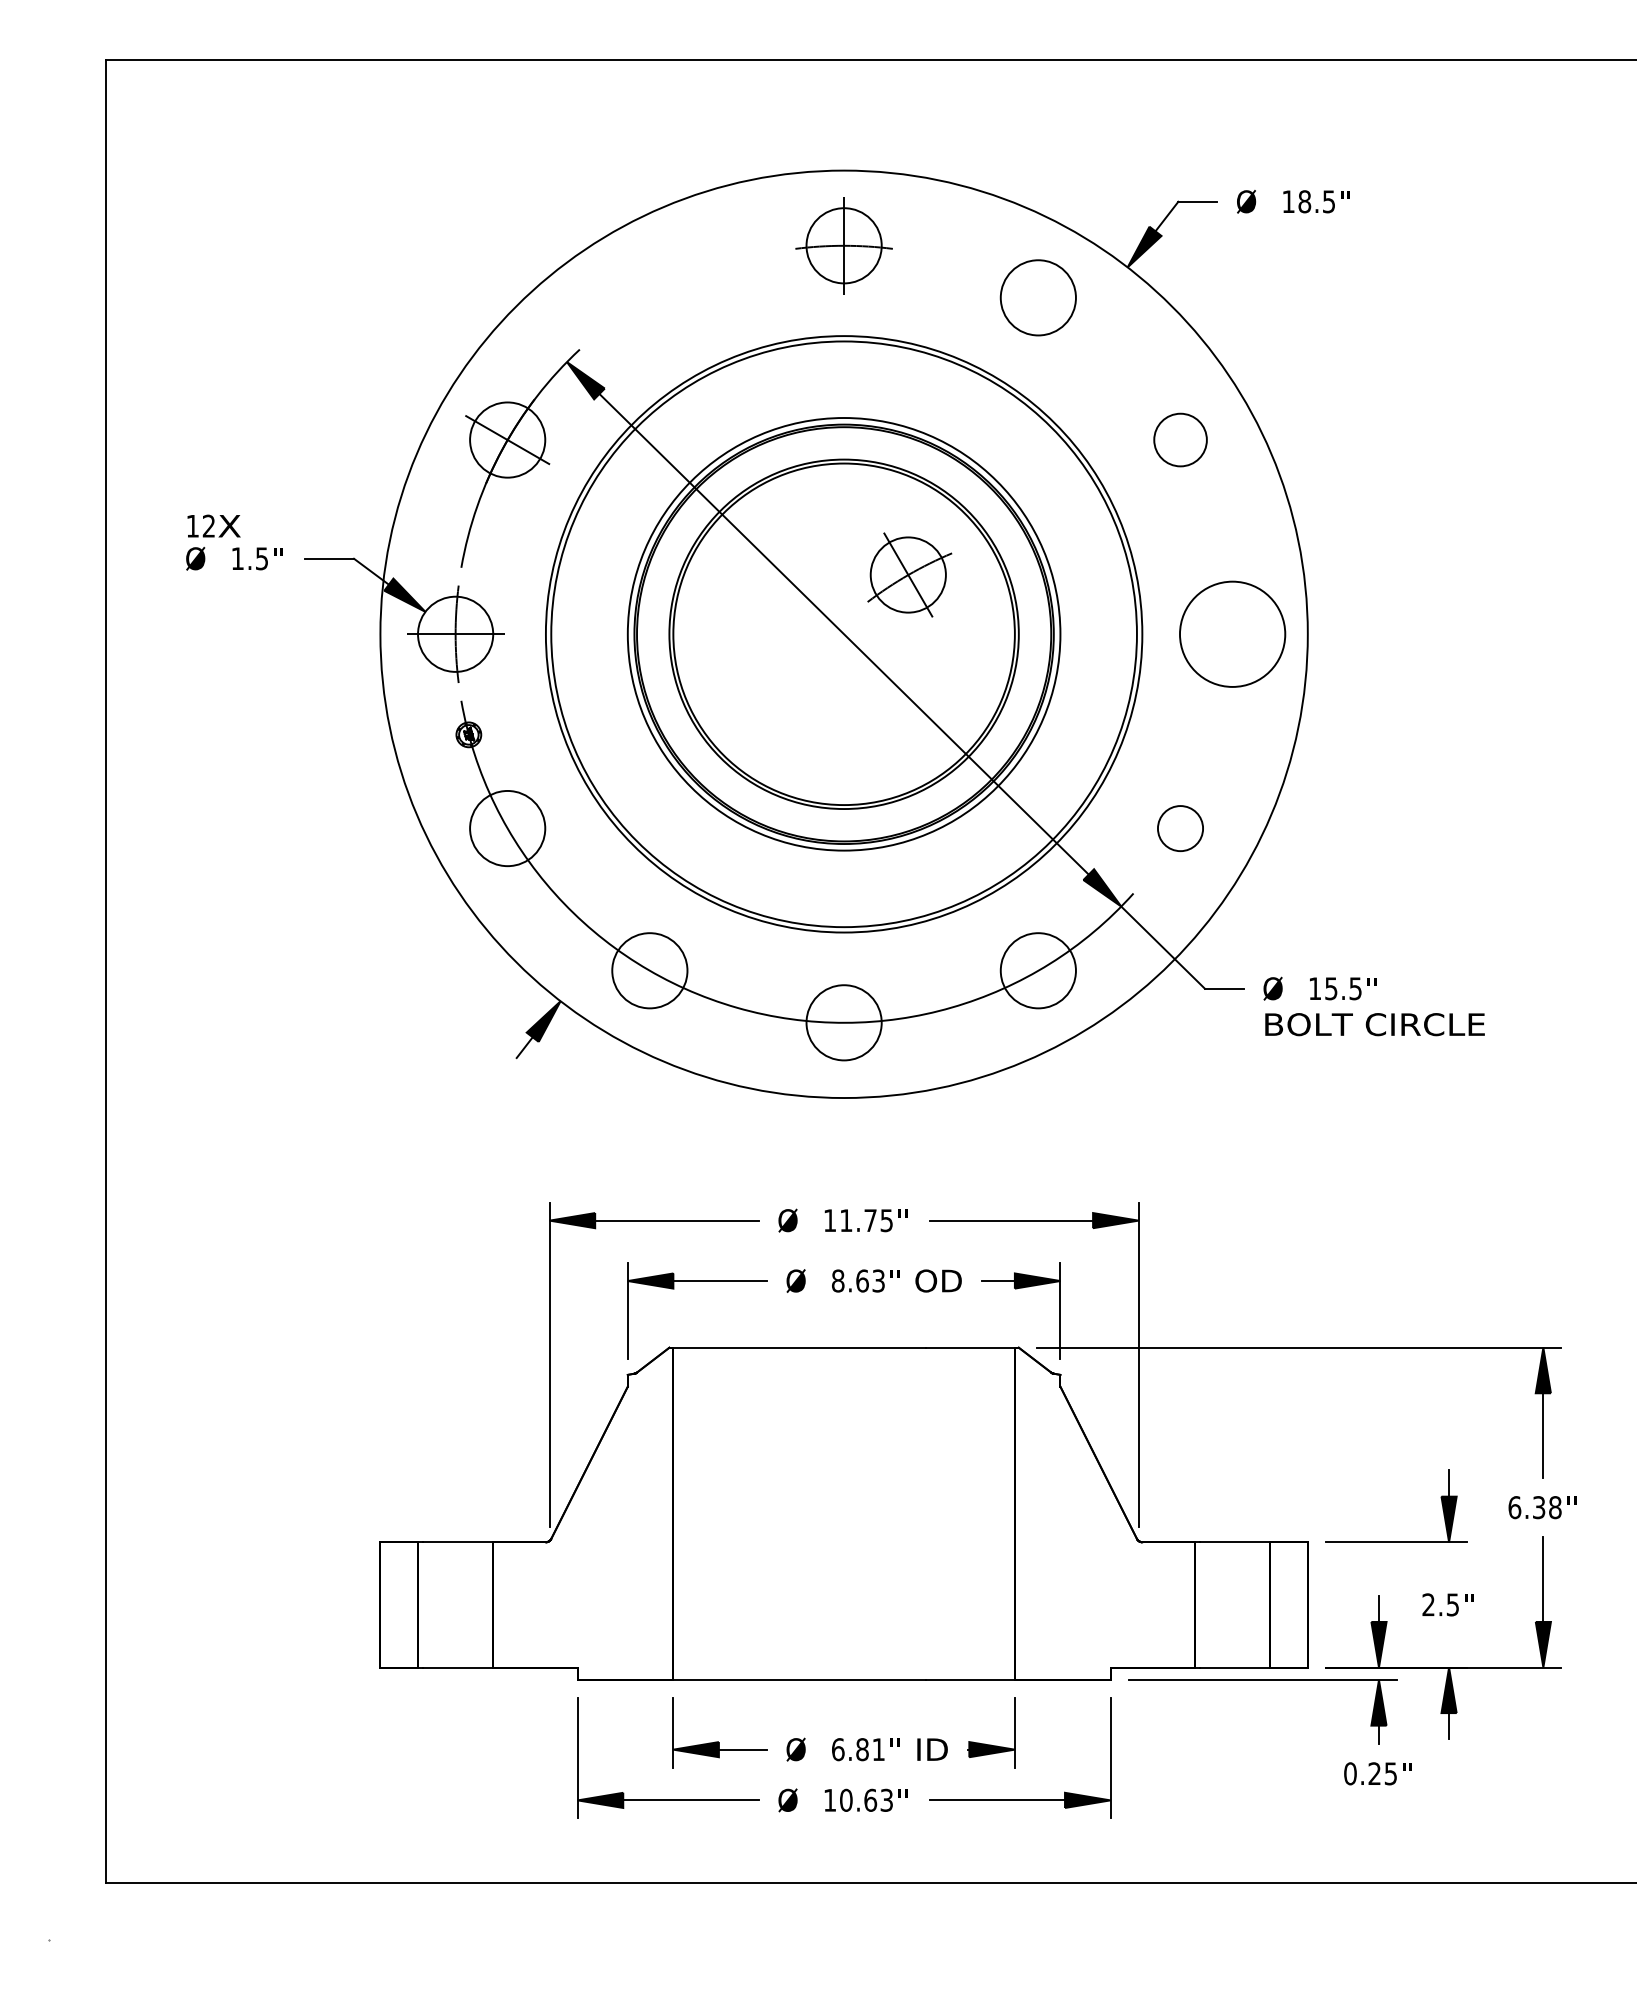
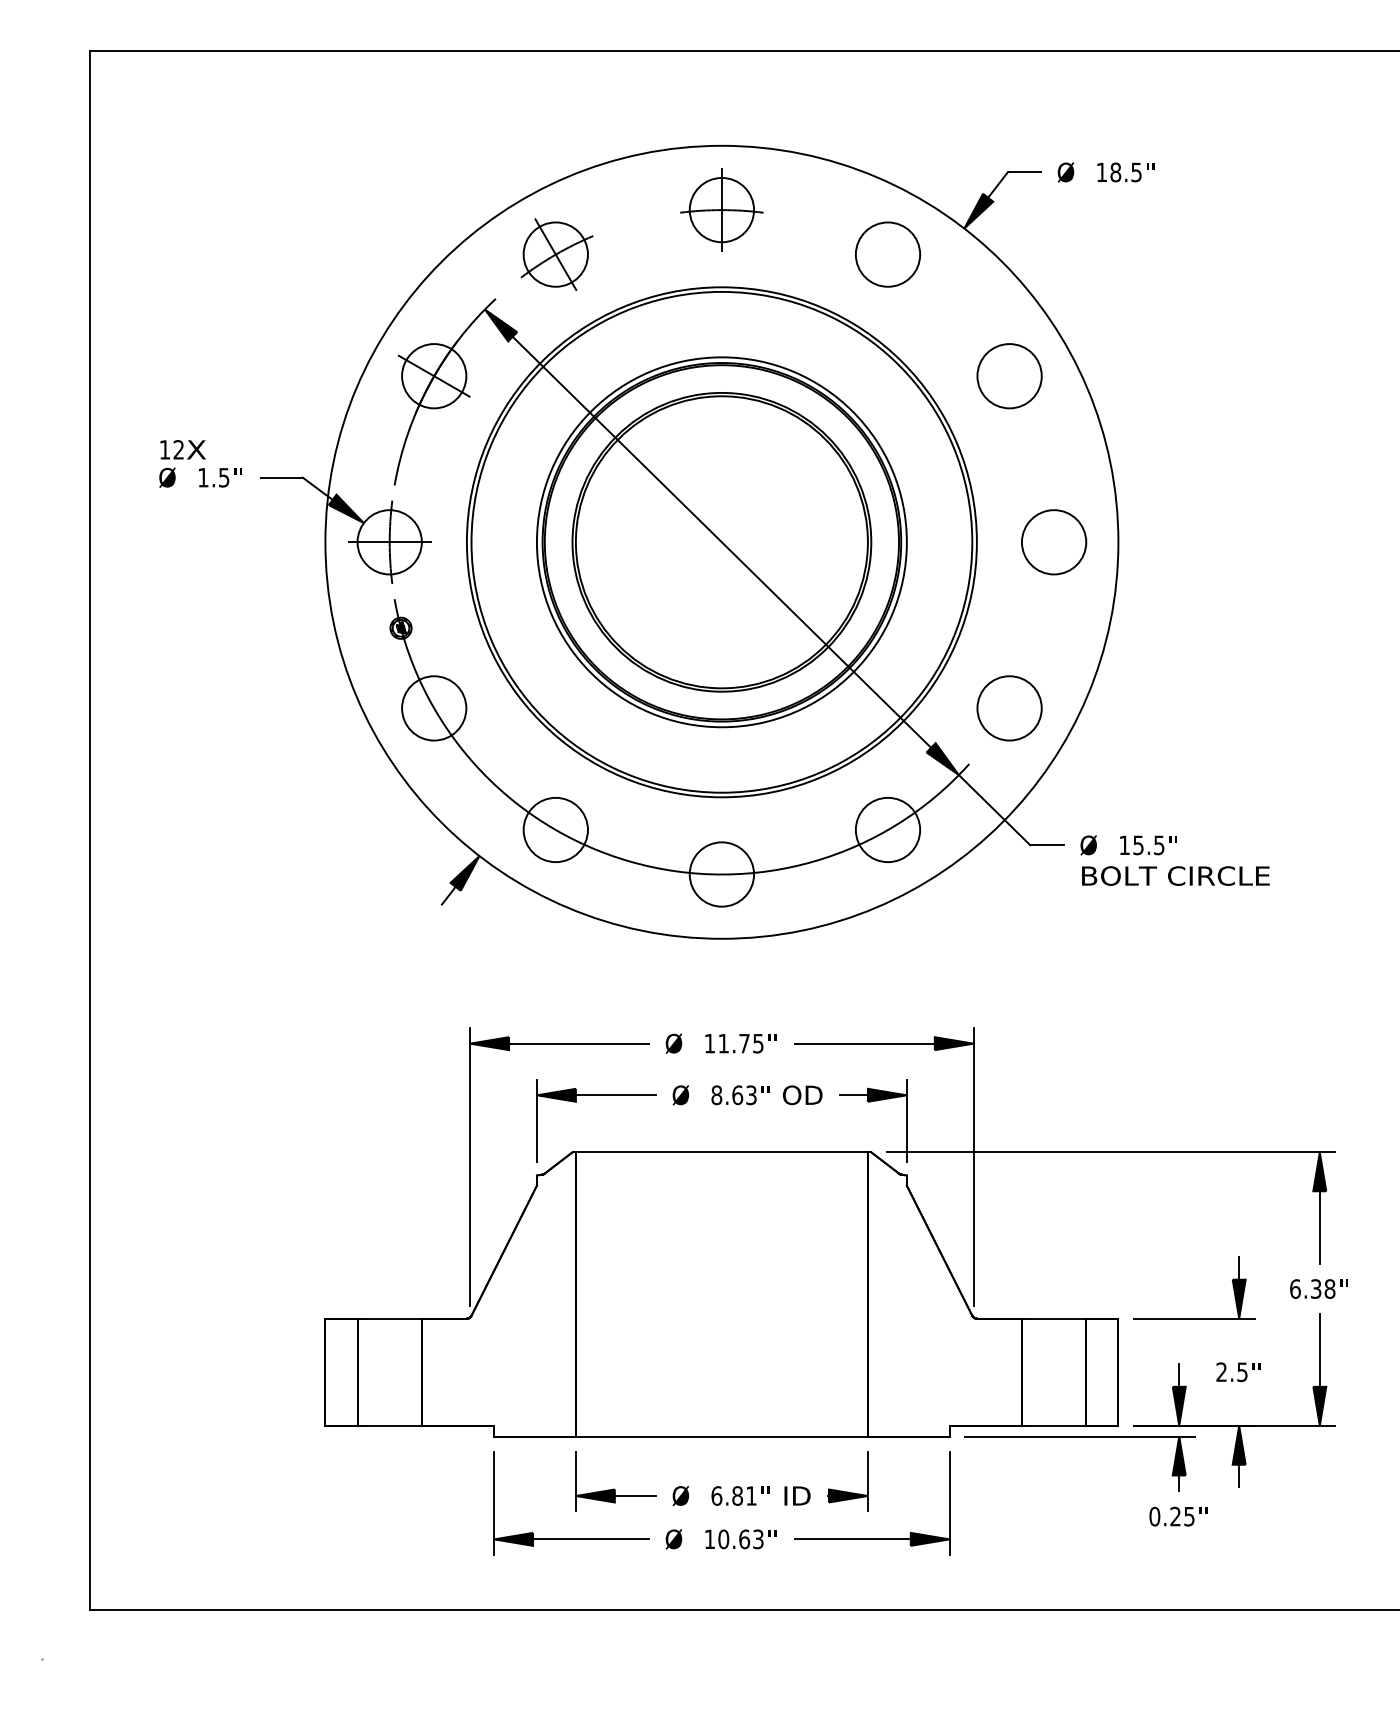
circle: (1180, 440) -> (1009, 376), size x1.43
part: (909, 574) -> (556, 254), moved
circle: (1231, 634) -> (1053, 542), size x0.71
circle: (1180, 828) -> (1009, 708), size x1.67

